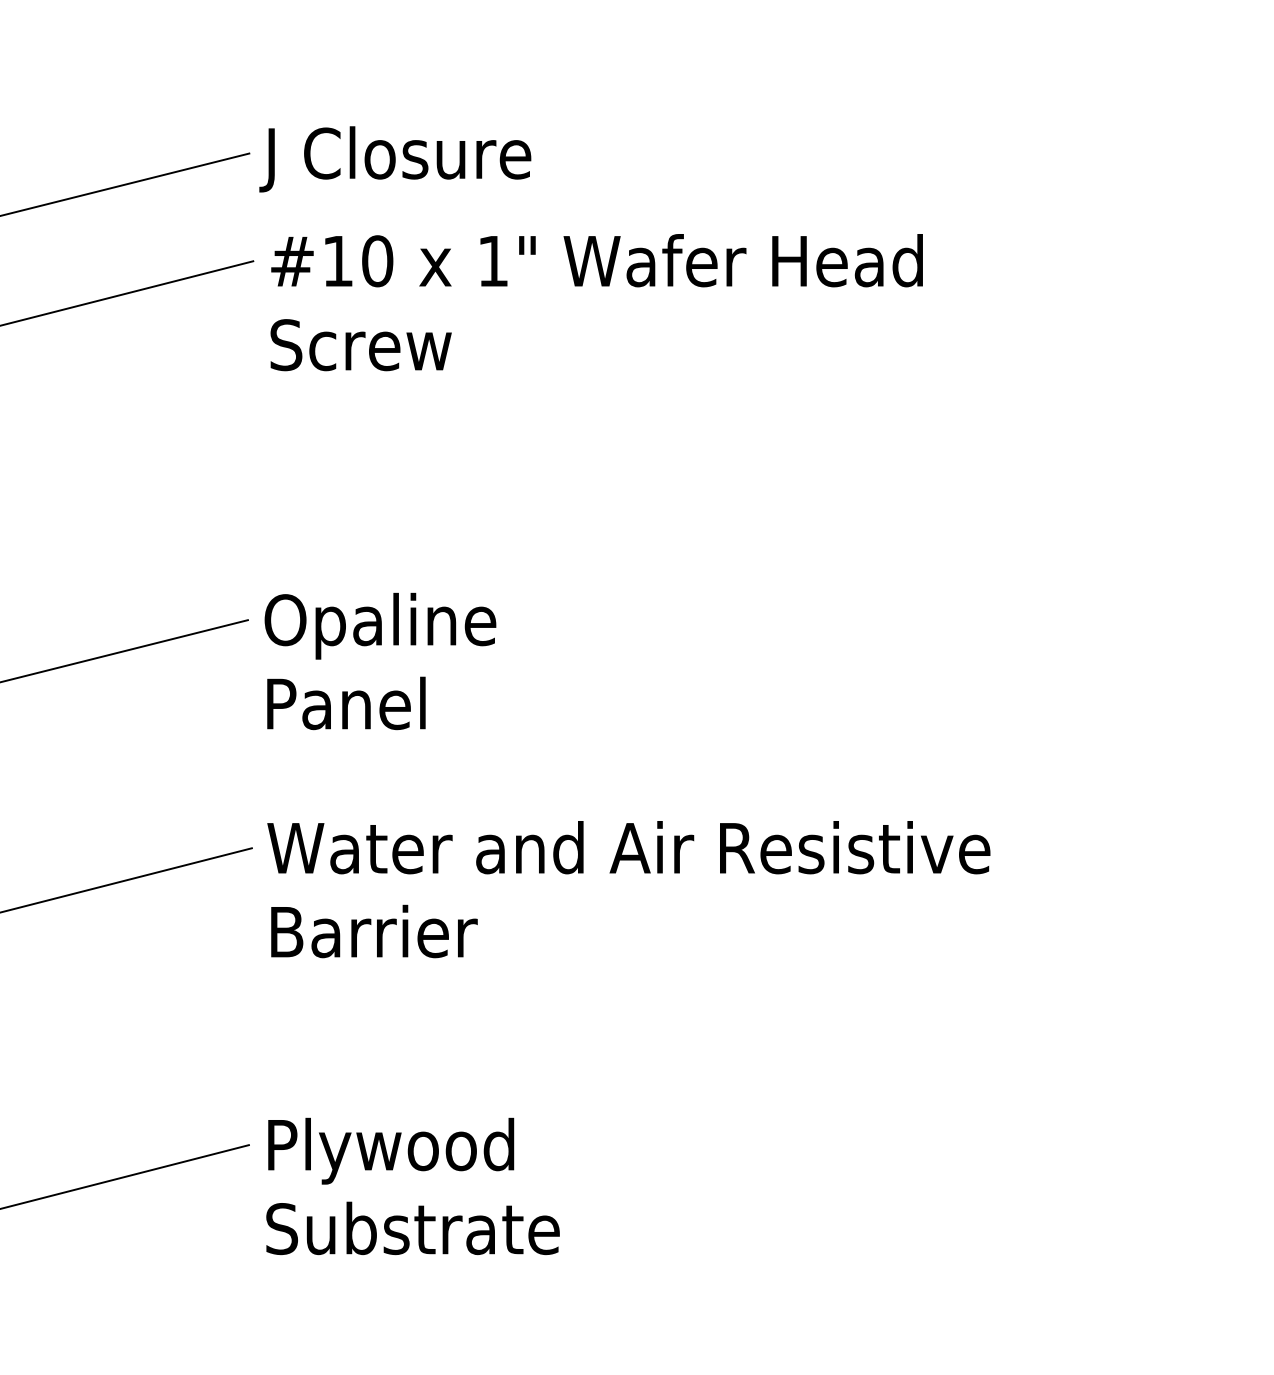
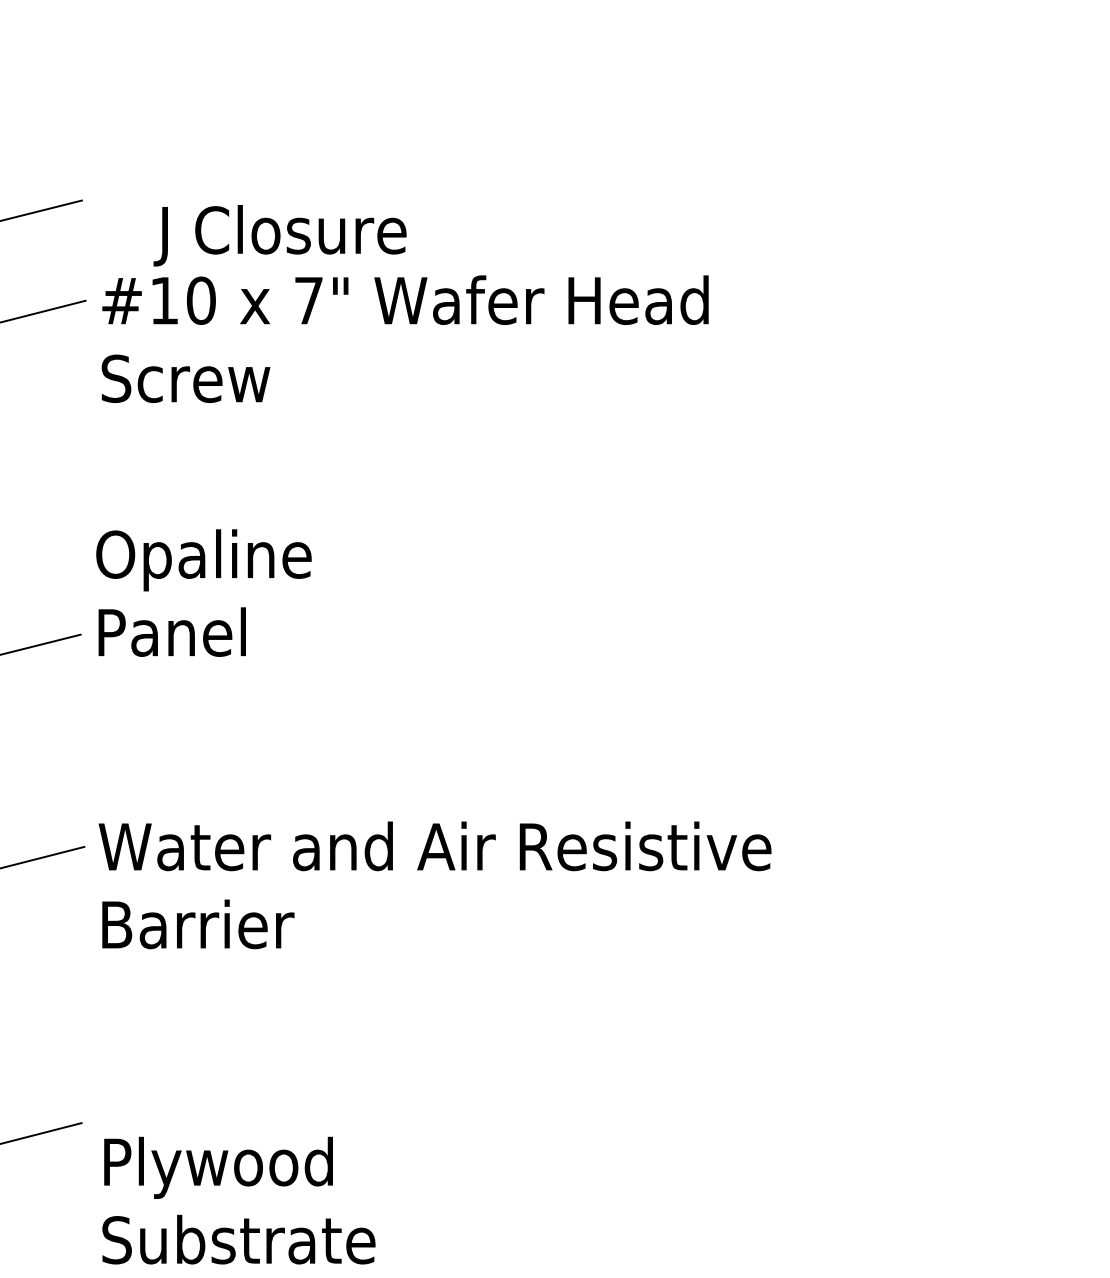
text: (395, 159) -> (280, 235), moved
text: (492, 261) -> (308, 300), 1" -> 7"
text: (380, 661) -> (203, 593), moved
text: (412, 1186) -> (238, 1200), moved

